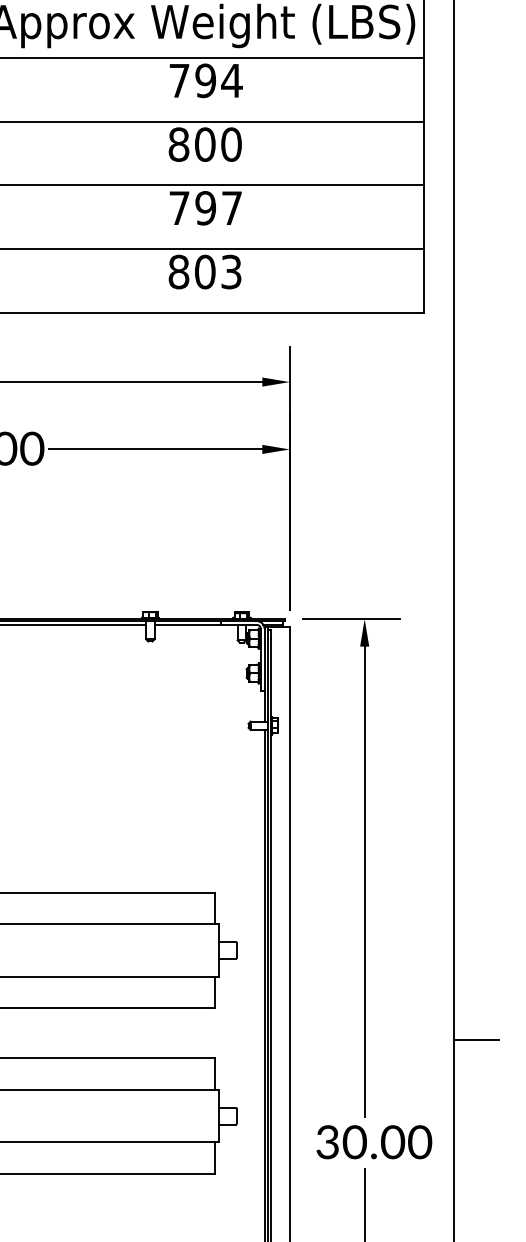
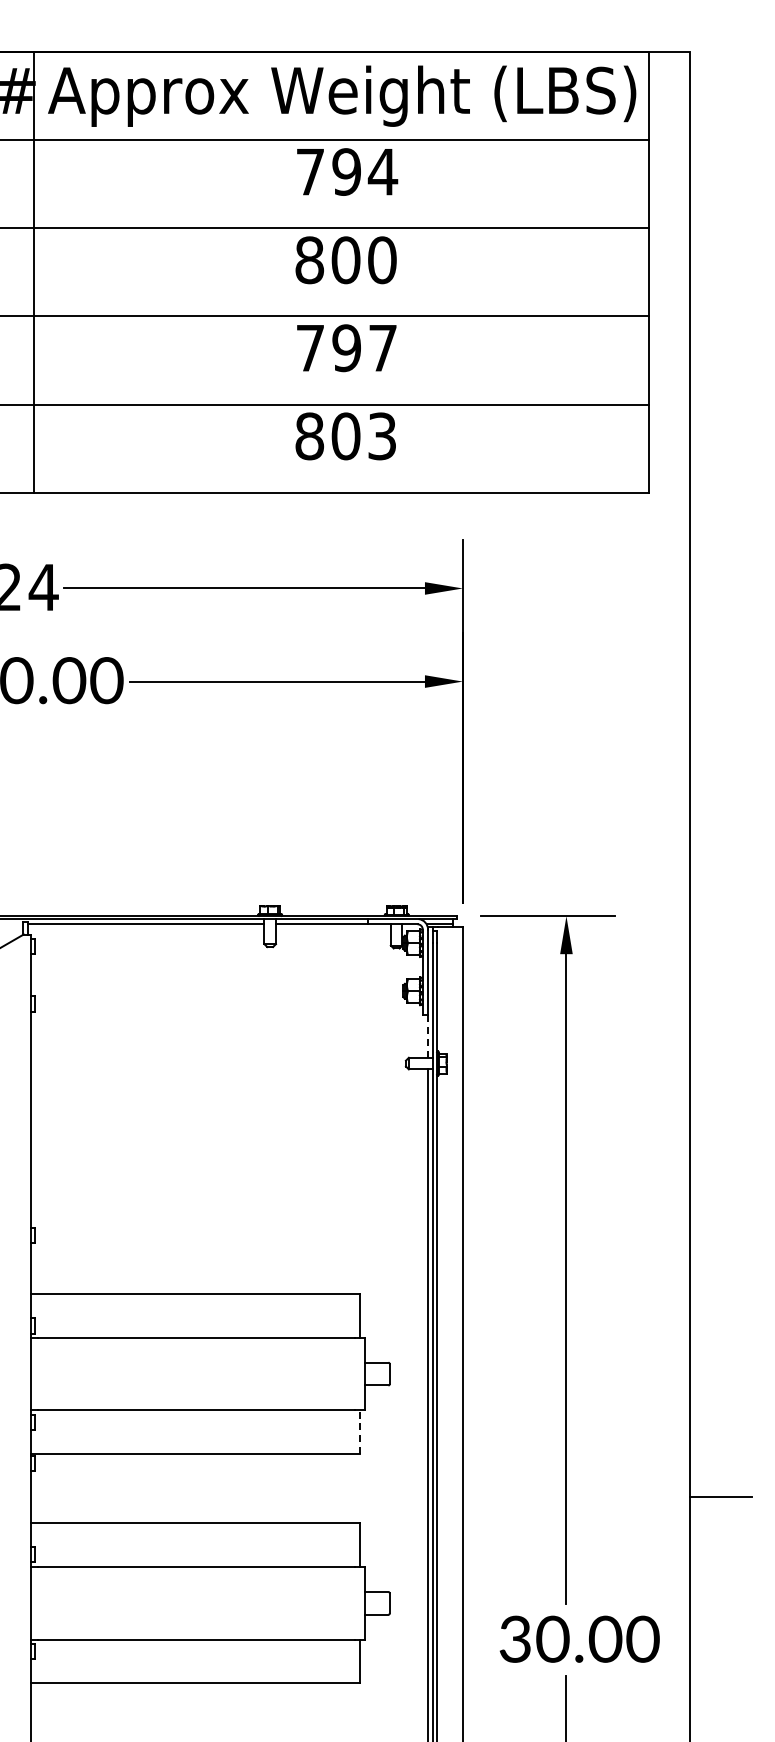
line: (264, 706) -> (428, 1036), solid -> dashed
line: (214, 992) -> (359, 1432), solid -> dashed

